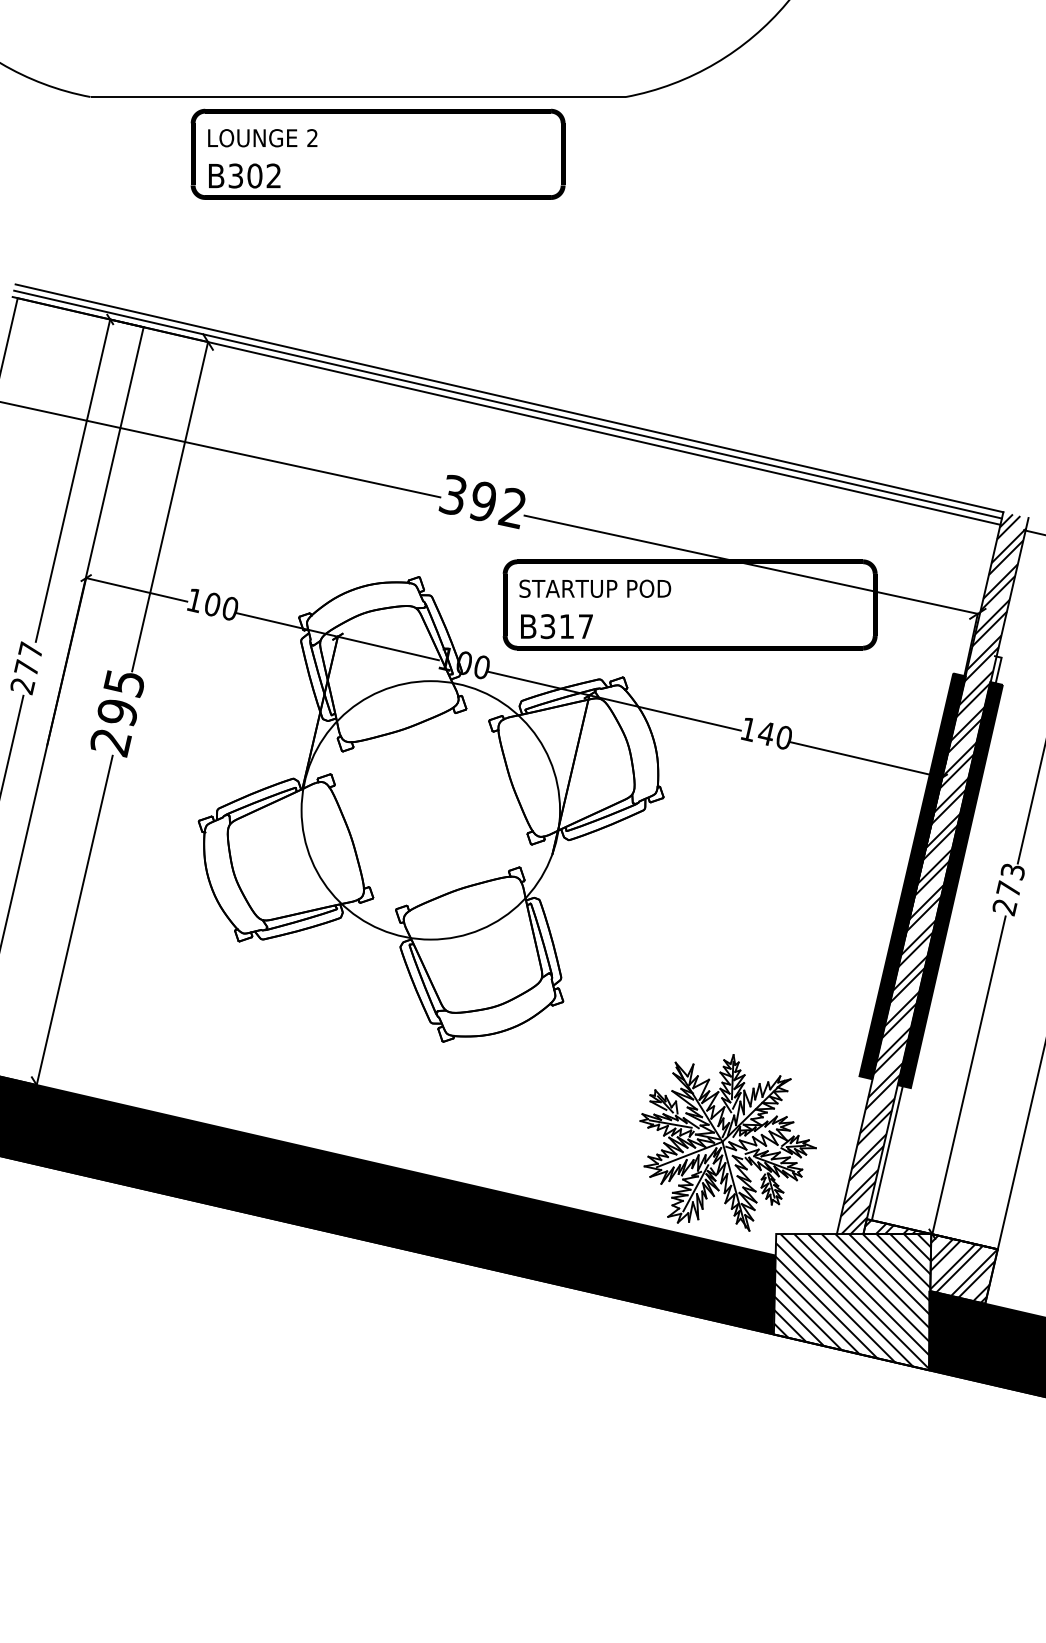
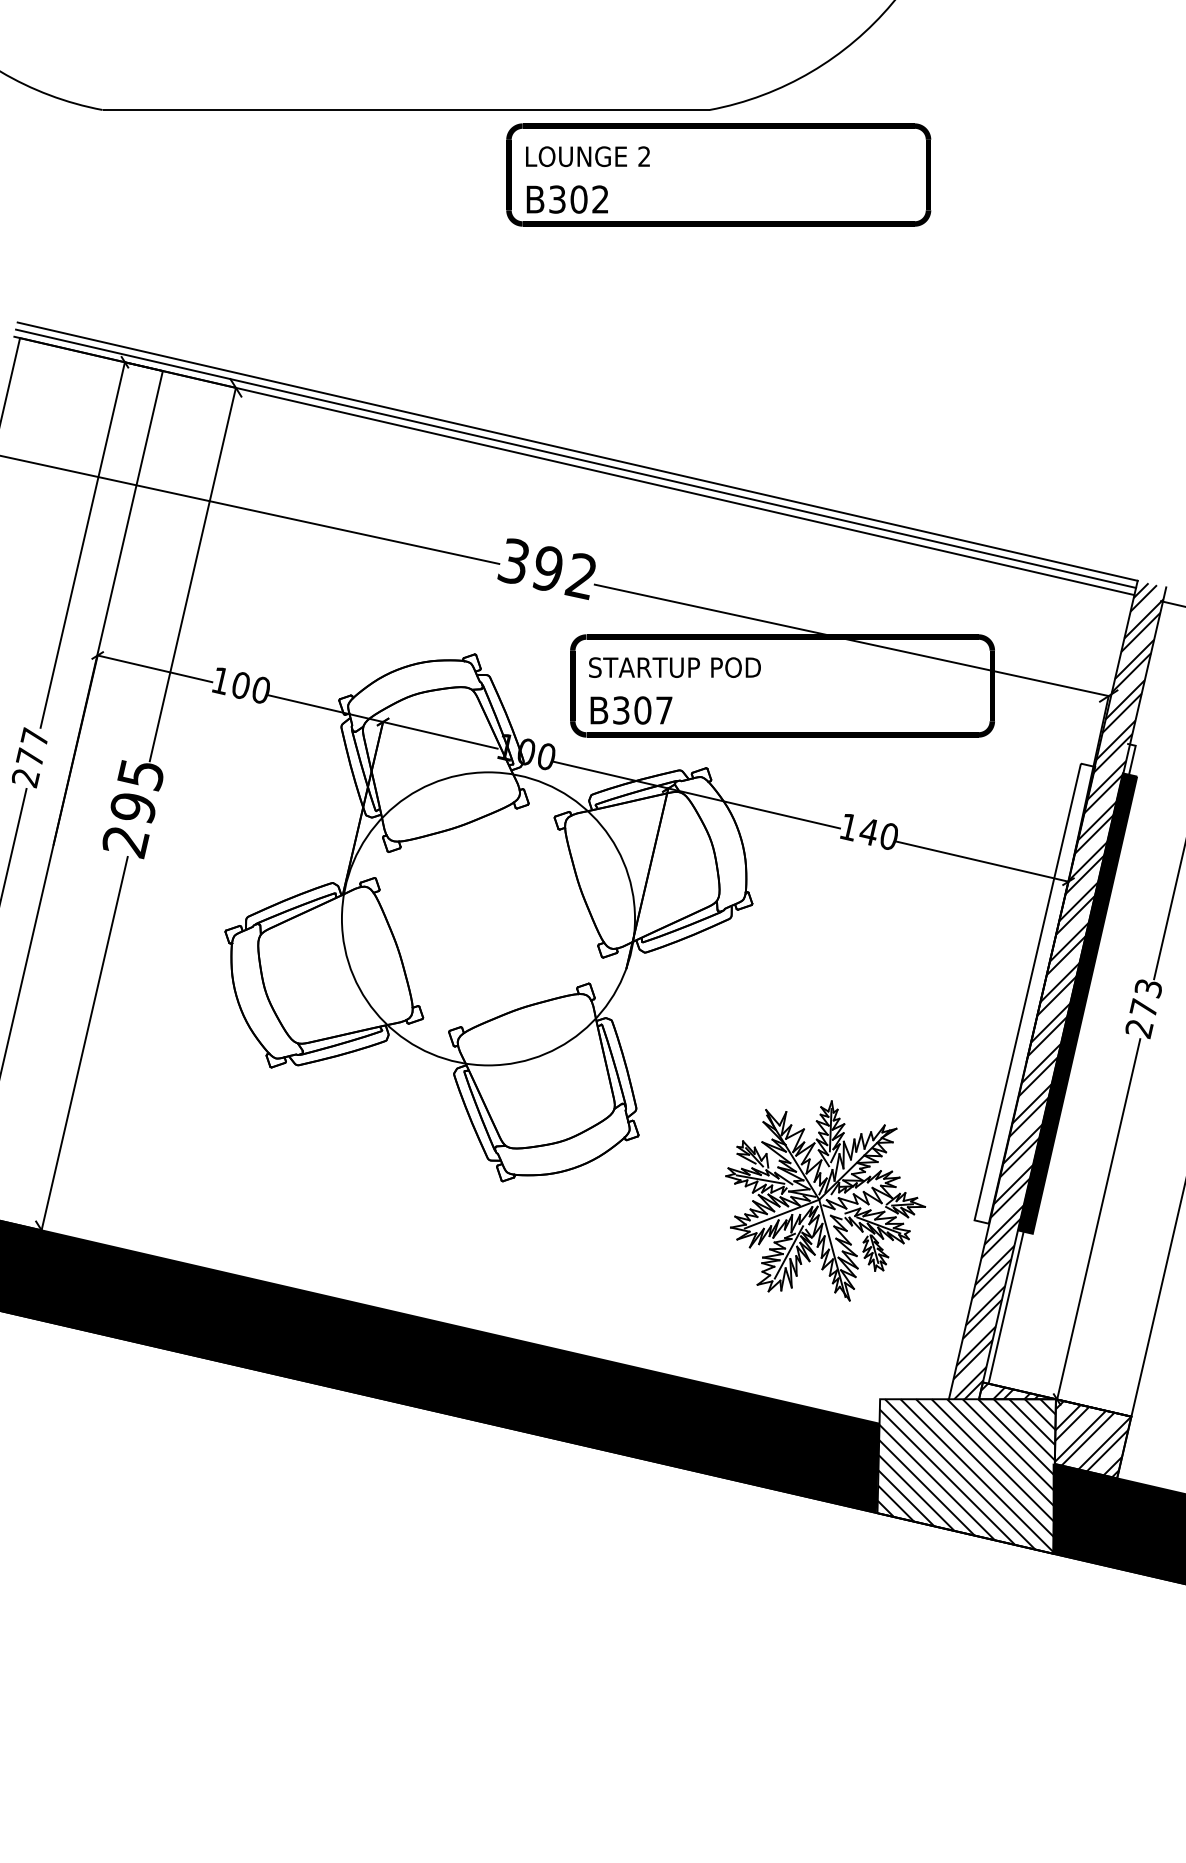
text: (377, 153) -> (718, 174), moved
text: (566, 626) -> (642, 710), B317 -> B307
fill: (912, 876) -> (1034, 993), removed
part: (728, 1142) -> (825, 1200), moved

